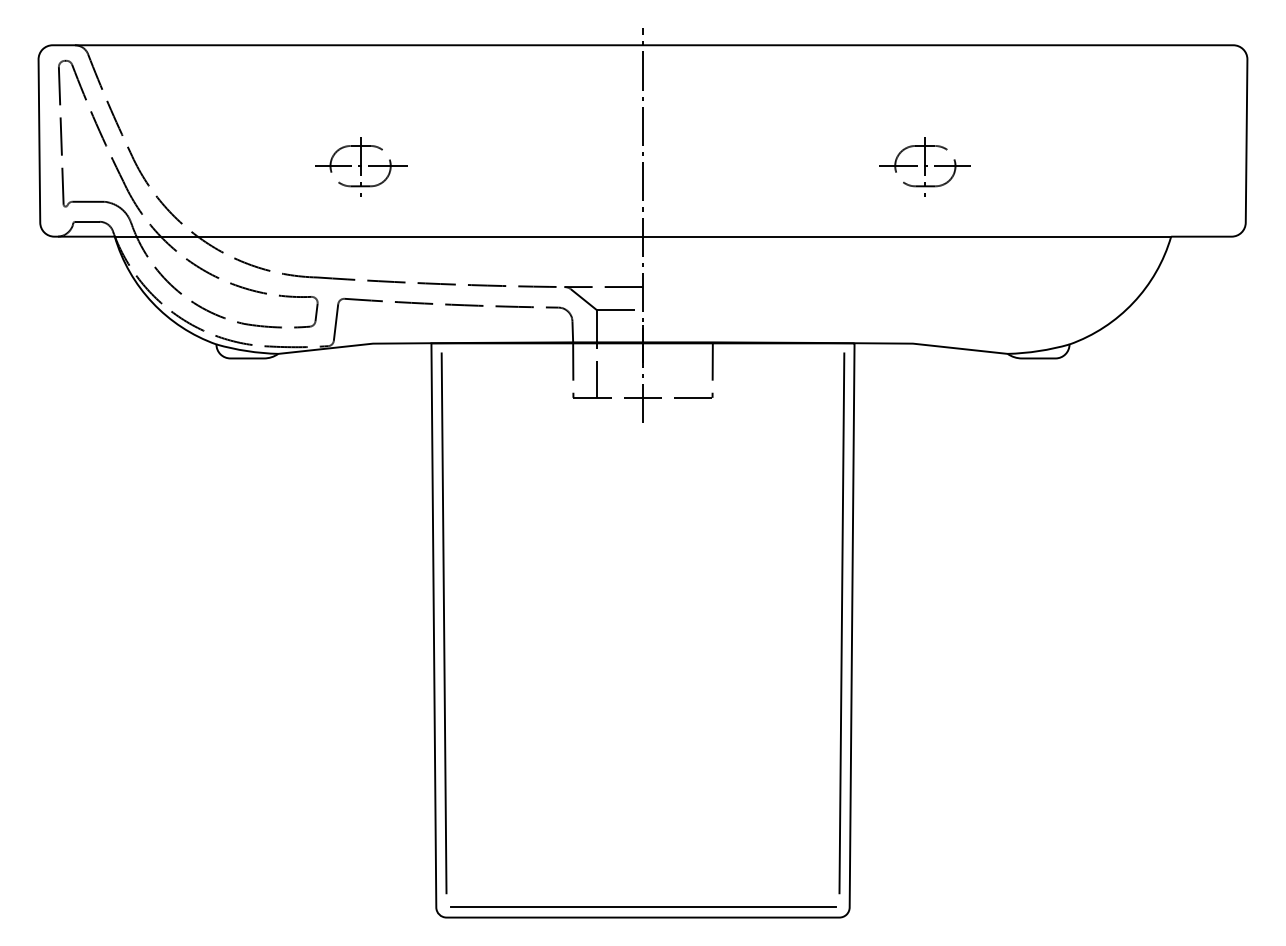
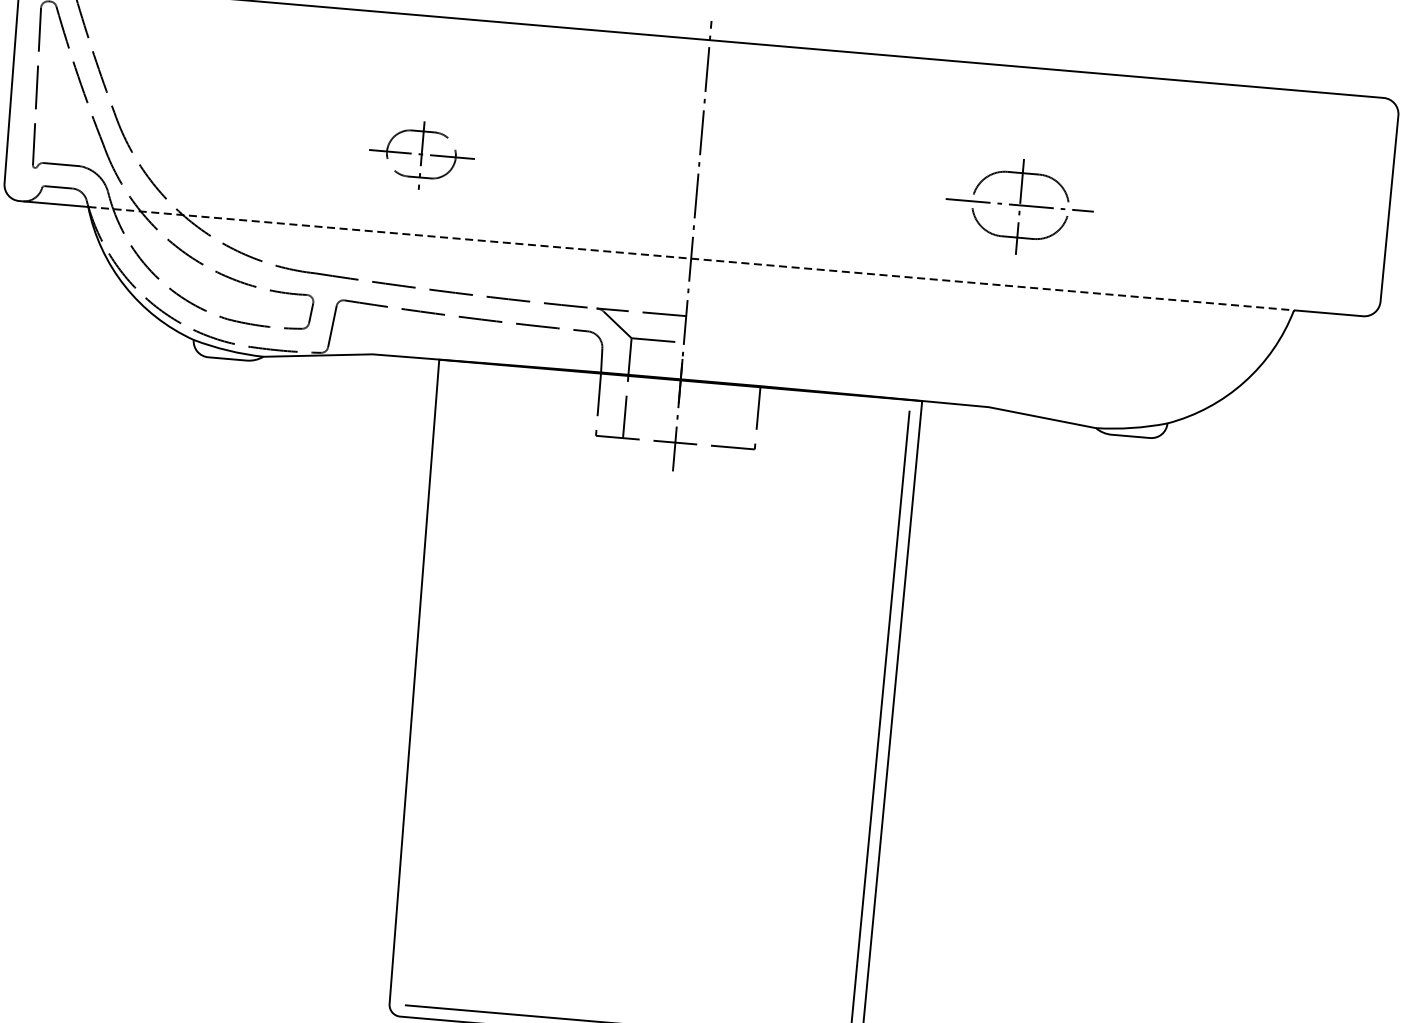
part: (361, 166) -> (422, 154), moved
part: (924, 166) -> (1019, 206), size x1.4
line: (643, 236) -> (691, 258), solid -> dashed
line: (443, 623) -> (425, 680), removed

